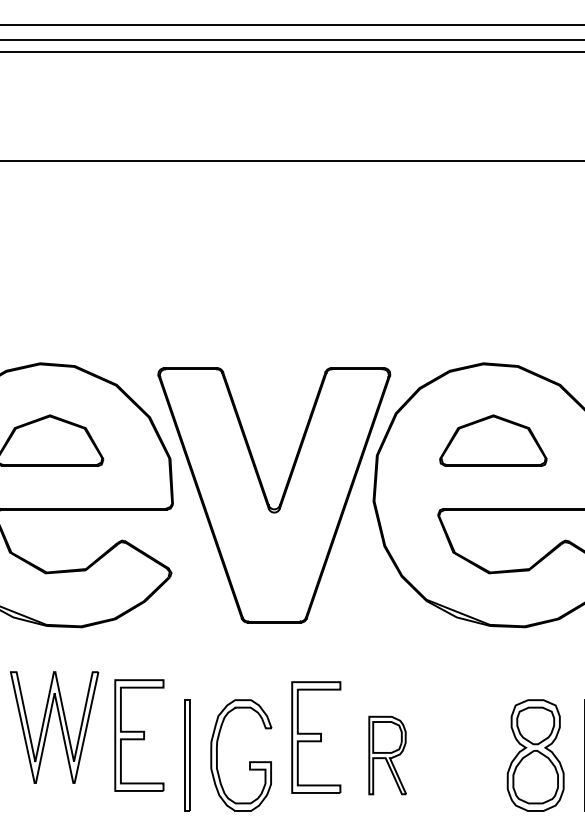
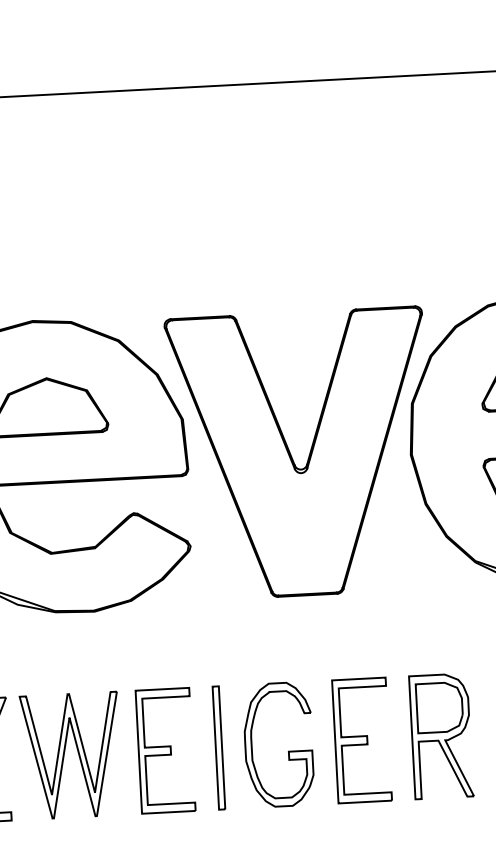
part: (54, 727) -> (71, 755), moved
part: (139, 735) -> (165, 750), moved
part: (316, 737) -> (362, 740), moved
part: (387, 755) -> (441, 736), size x1.43

